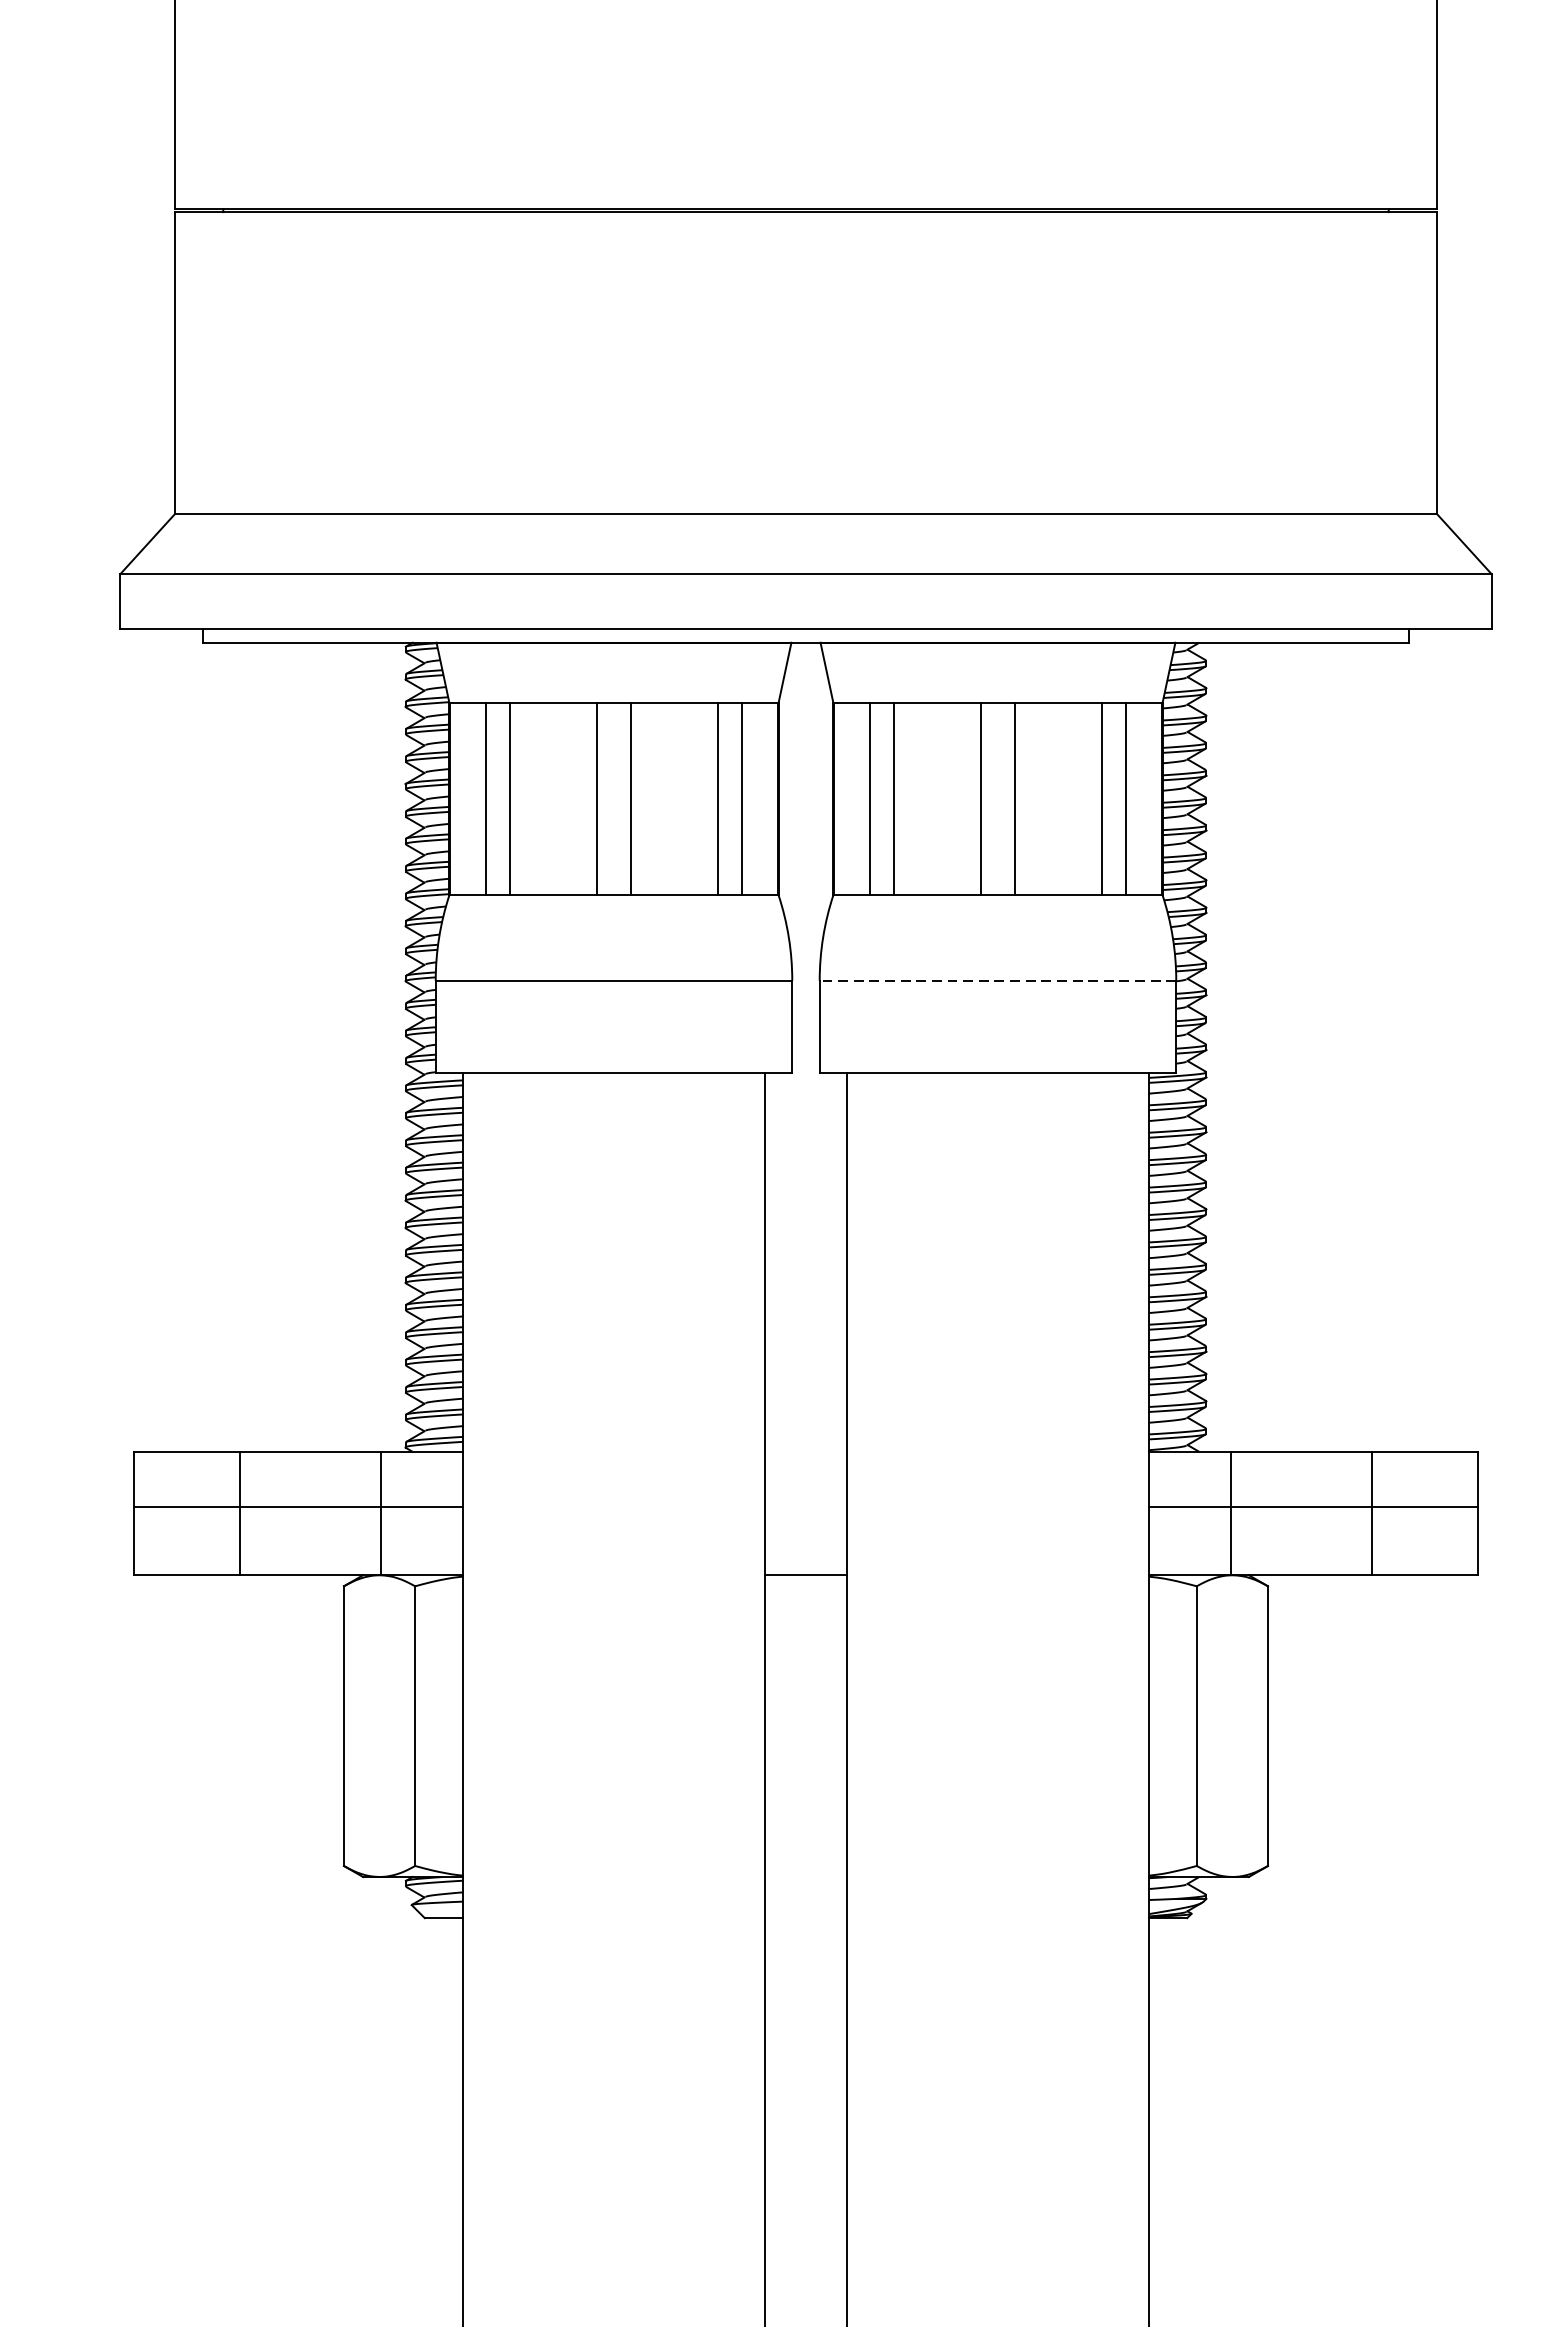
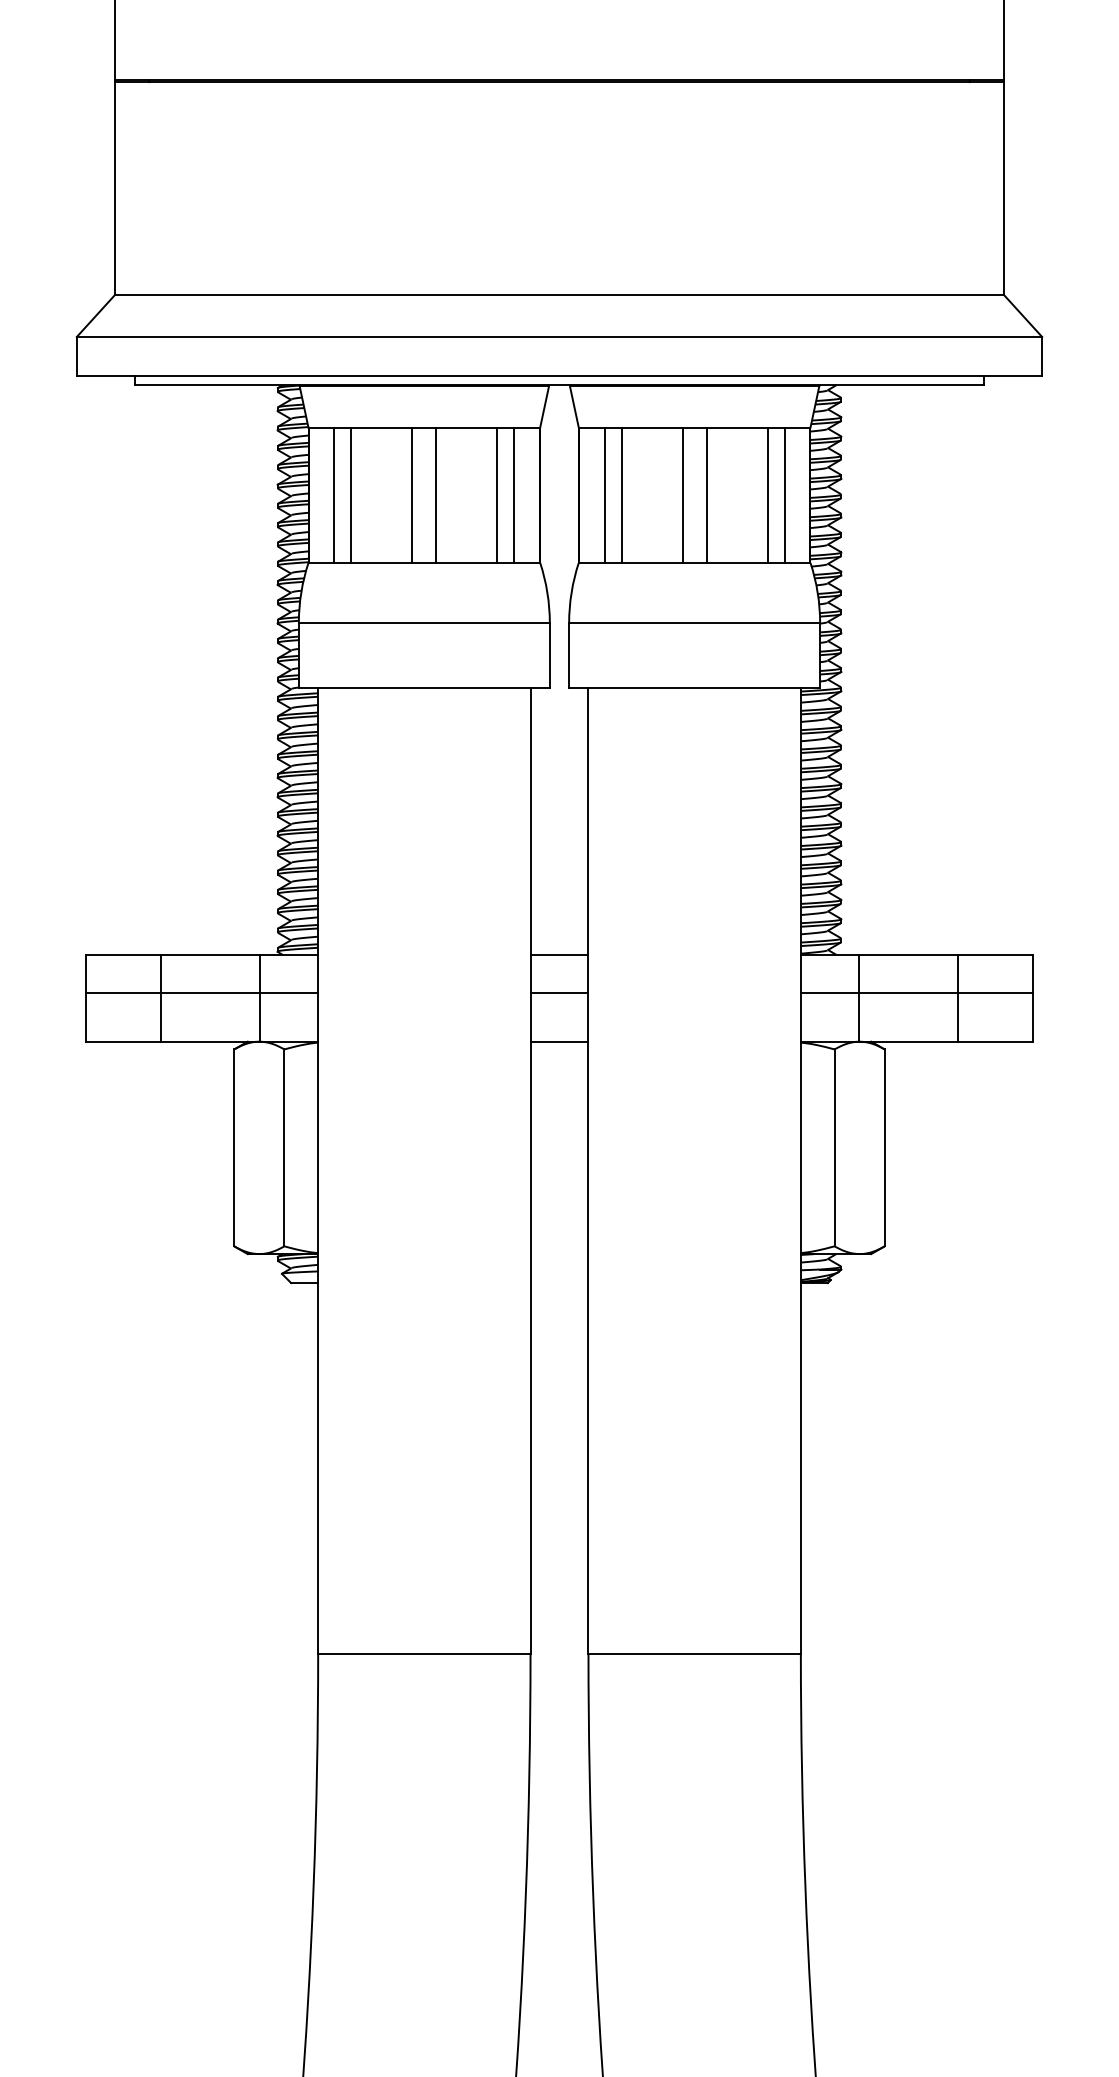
line: (997, 981) -> (694, 623), dashed -> solid
line: (805, 1451) -> (559, 954), added
line: (805, 1506) -> (559, 993), added

